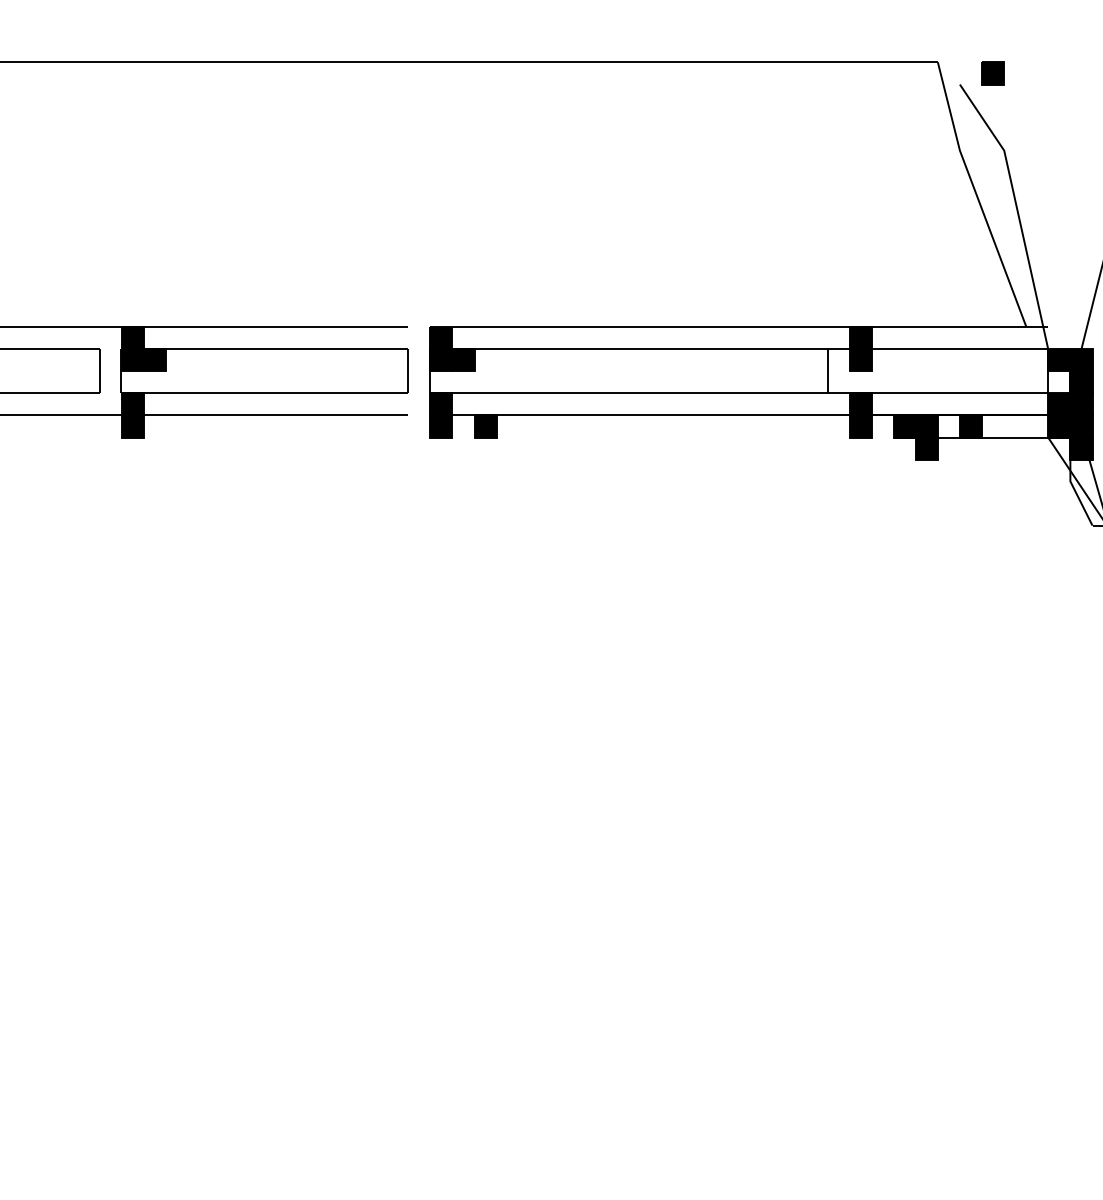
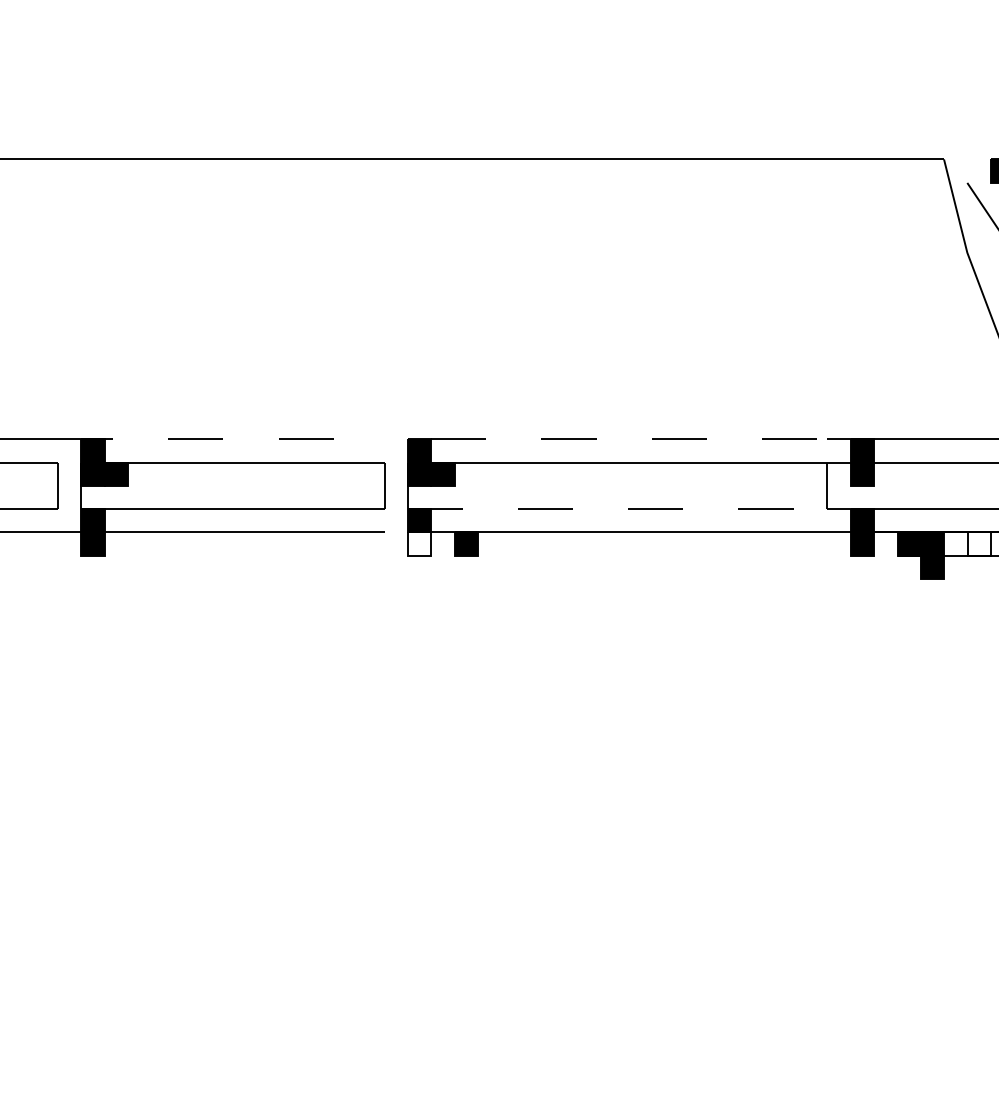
line: (254, 327) -> (221, 439), solid -> dashed
line: (640, 327) -> (629, 439), solid -> dashed
line: (629, 393) -> (618, 509), solid -> dashed
fill: (441, 426) -> (419, 544), removed
fill: (971, 426) -> (979, 544), removed

